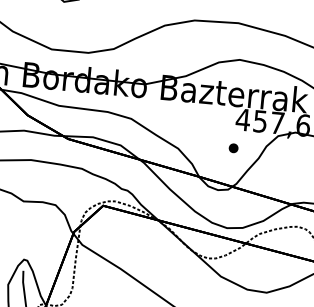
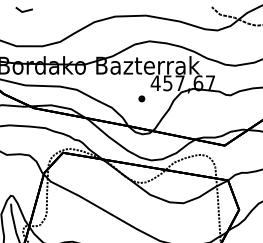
part: (233, 147) -> (141, 98), moved

